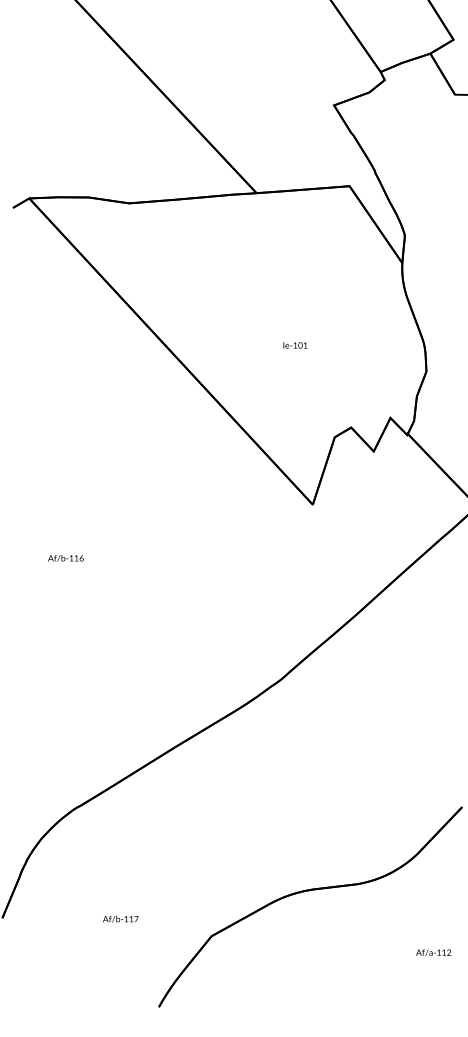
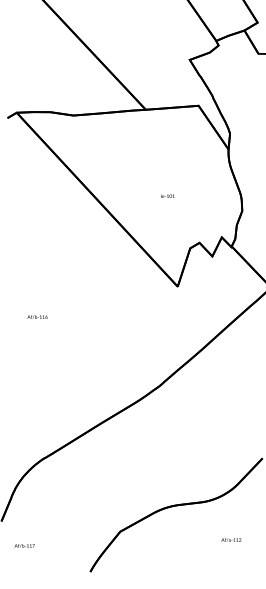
text: (120, 918) -> (24, 545), moved
text: (433, 951) -> (231, 539), moved

